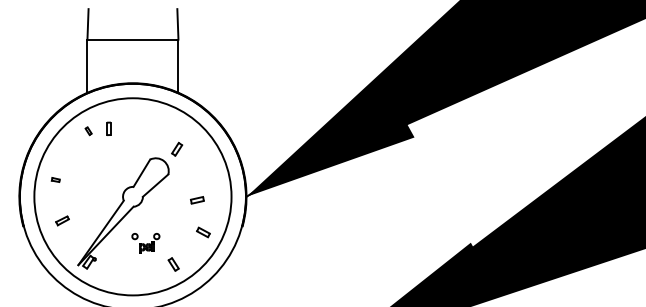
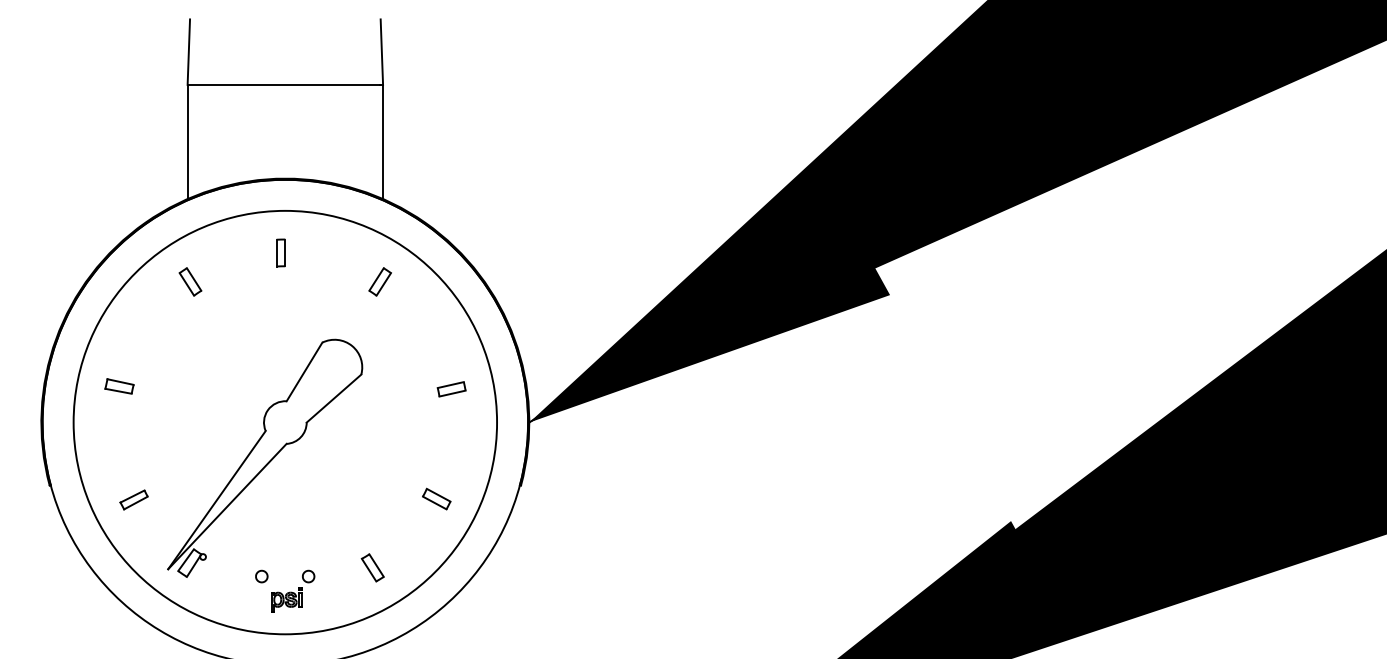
part: (108, 128) -> (280, 252), moved
part: (88, 130) -> (189, 280), size x1.67
part: (177, 148) -> (381, 280), moved
part: (55, 179) -> (118, 385), size x1.67
part: (197, 200) -> (451, 389), moved
part: (62, 220) -> (134, 499), moved
part: (145, 243) -> (284, 591), moved

